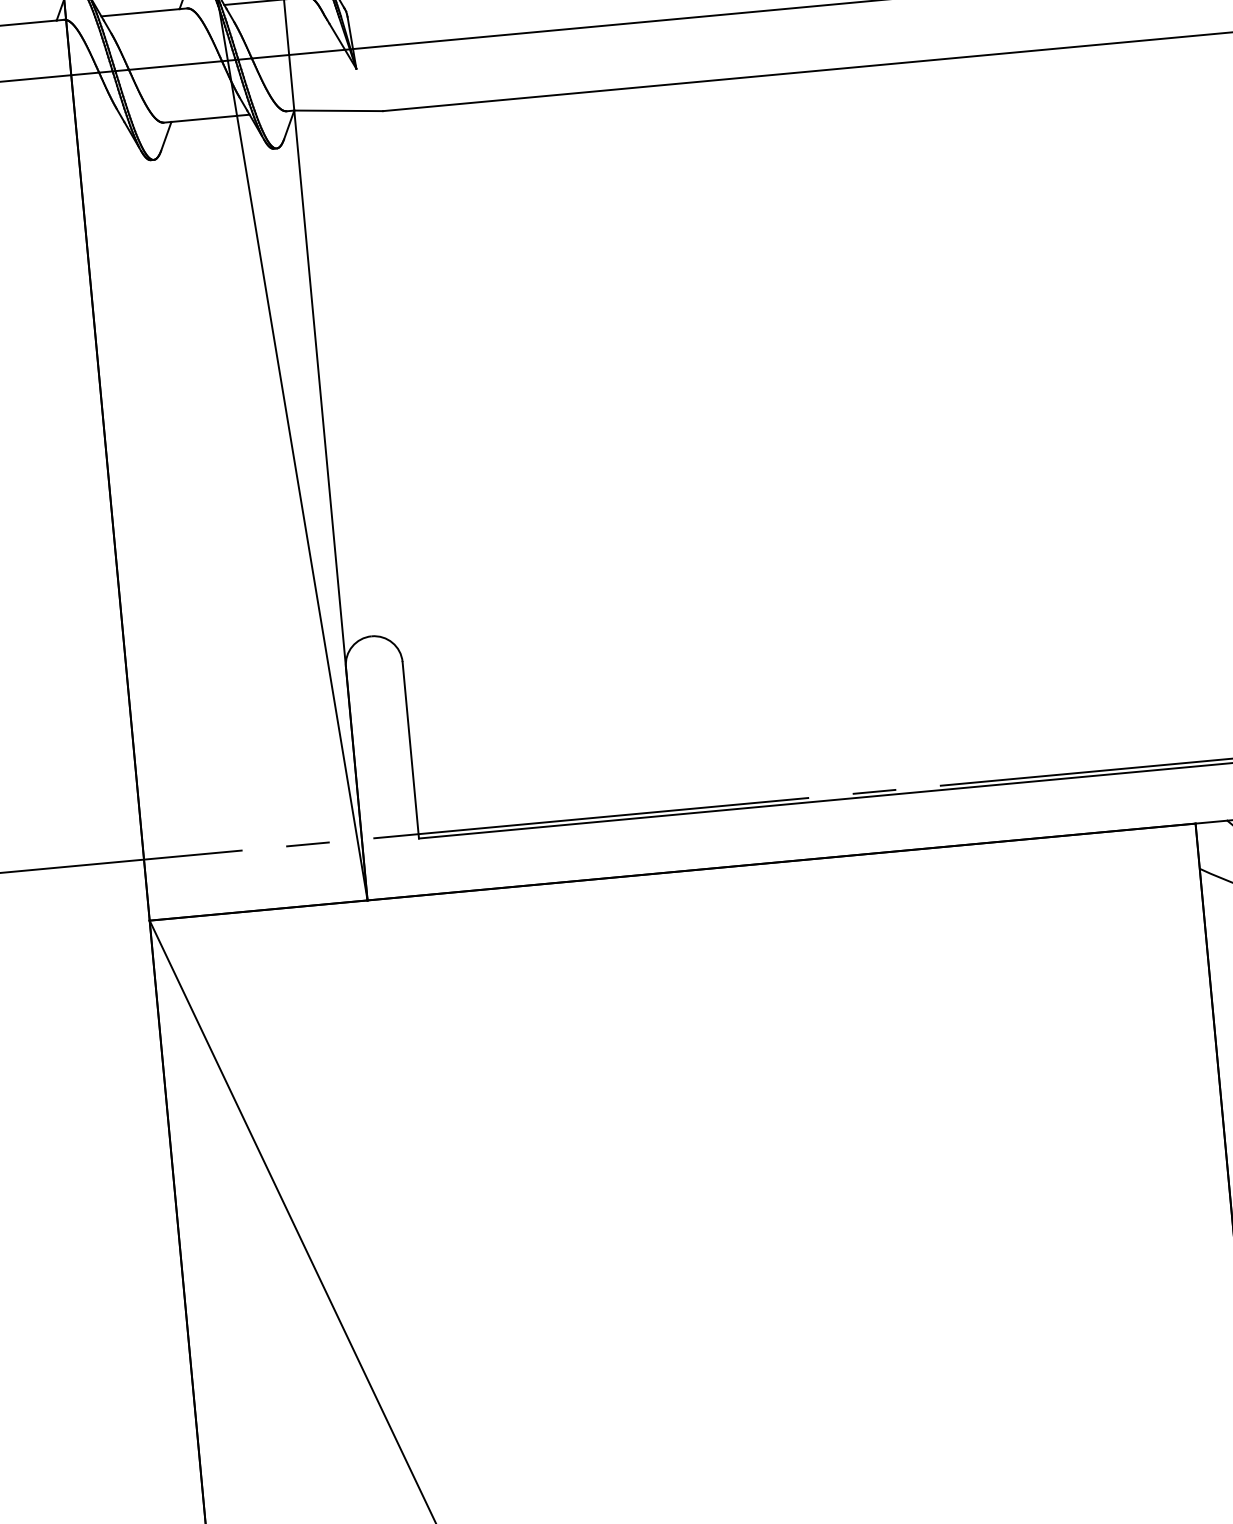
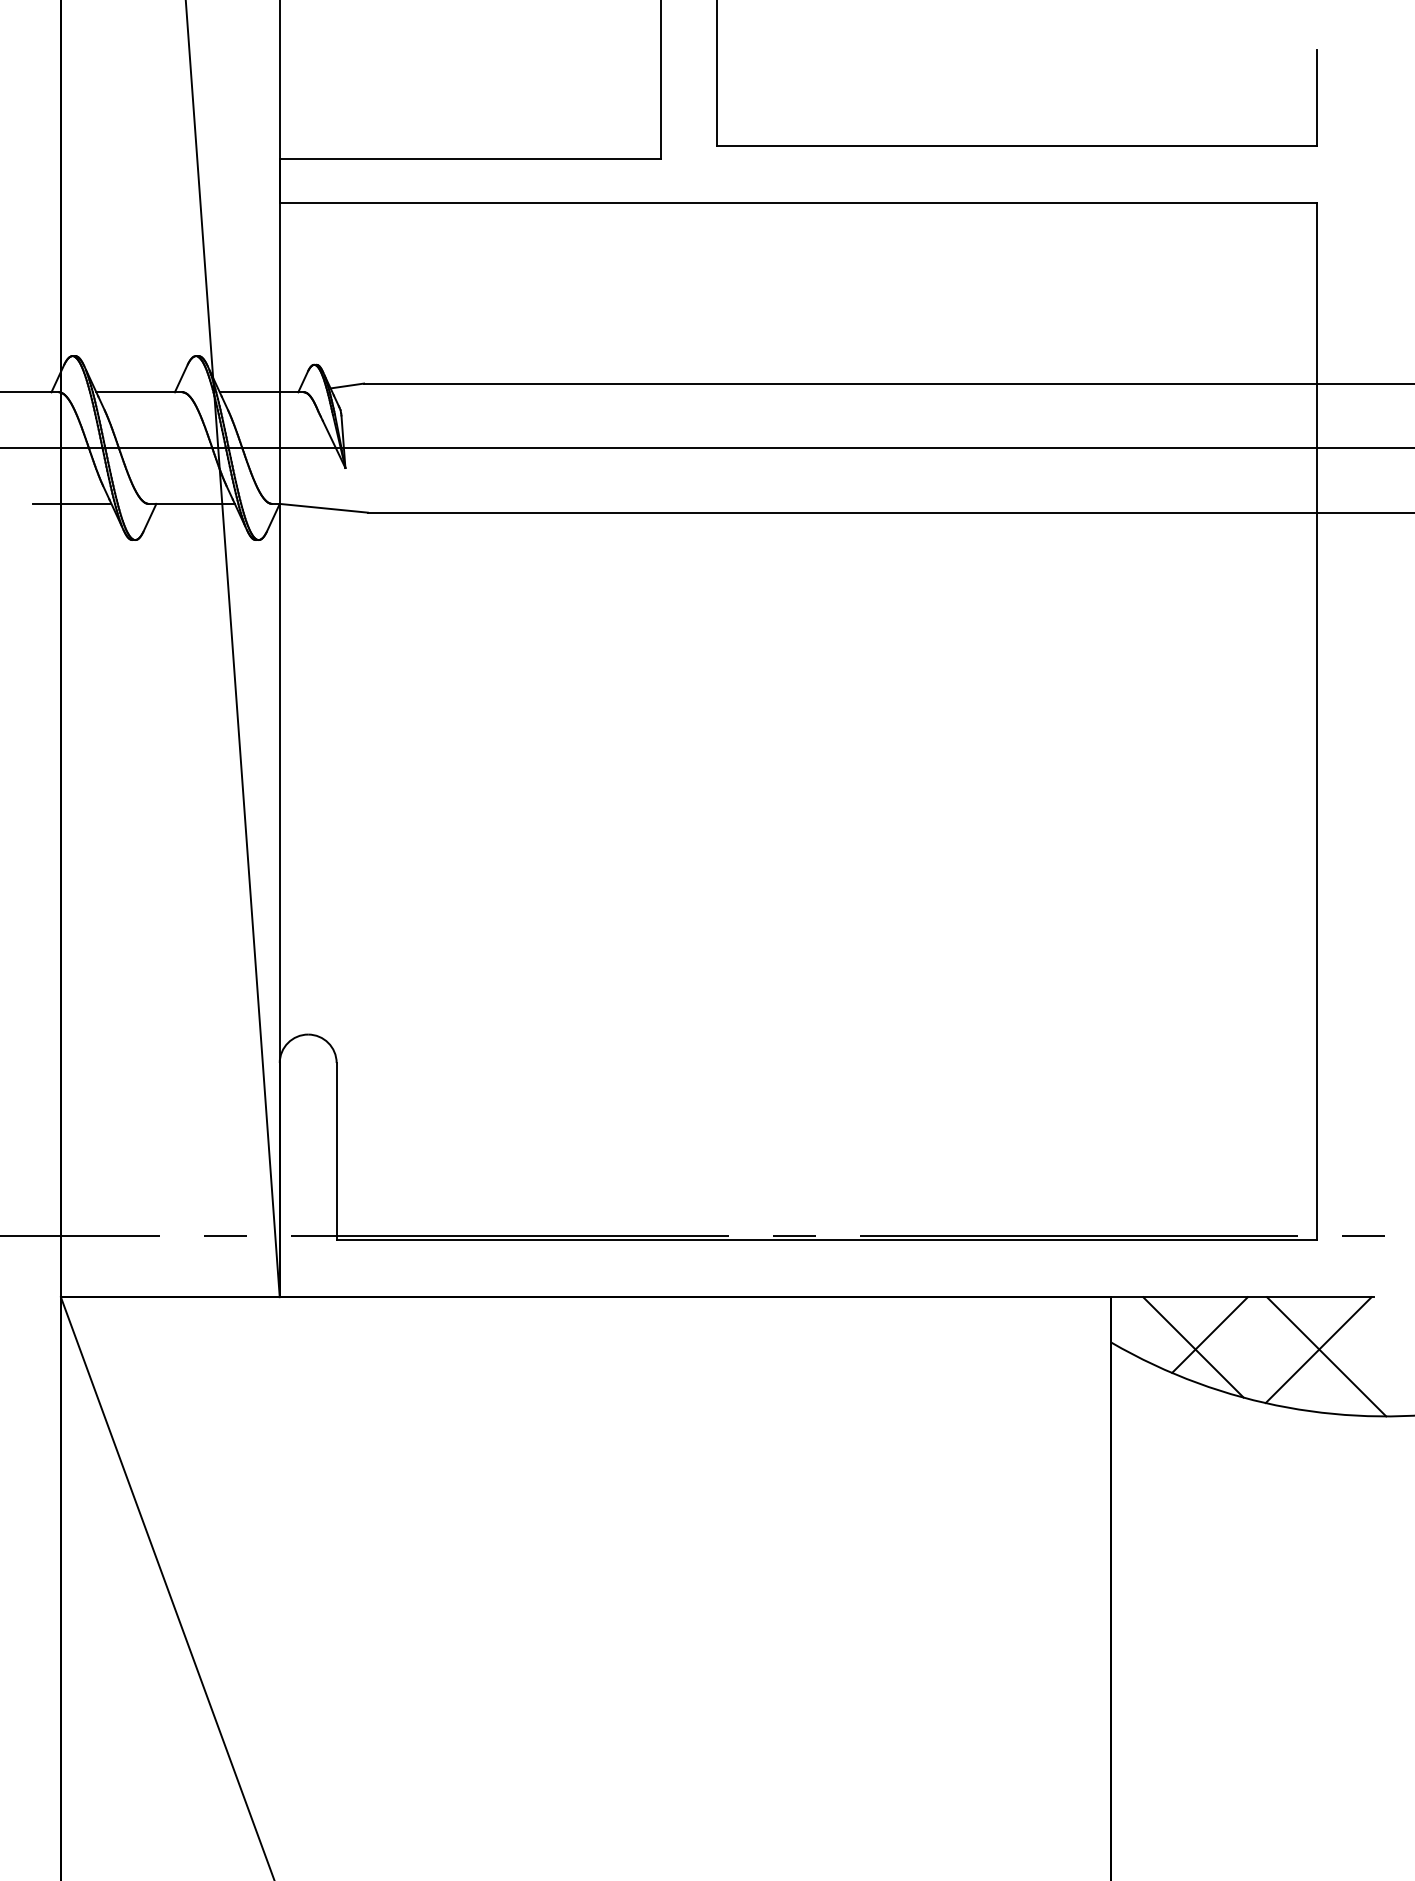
line: (86, 129) -> (71, 503), added

